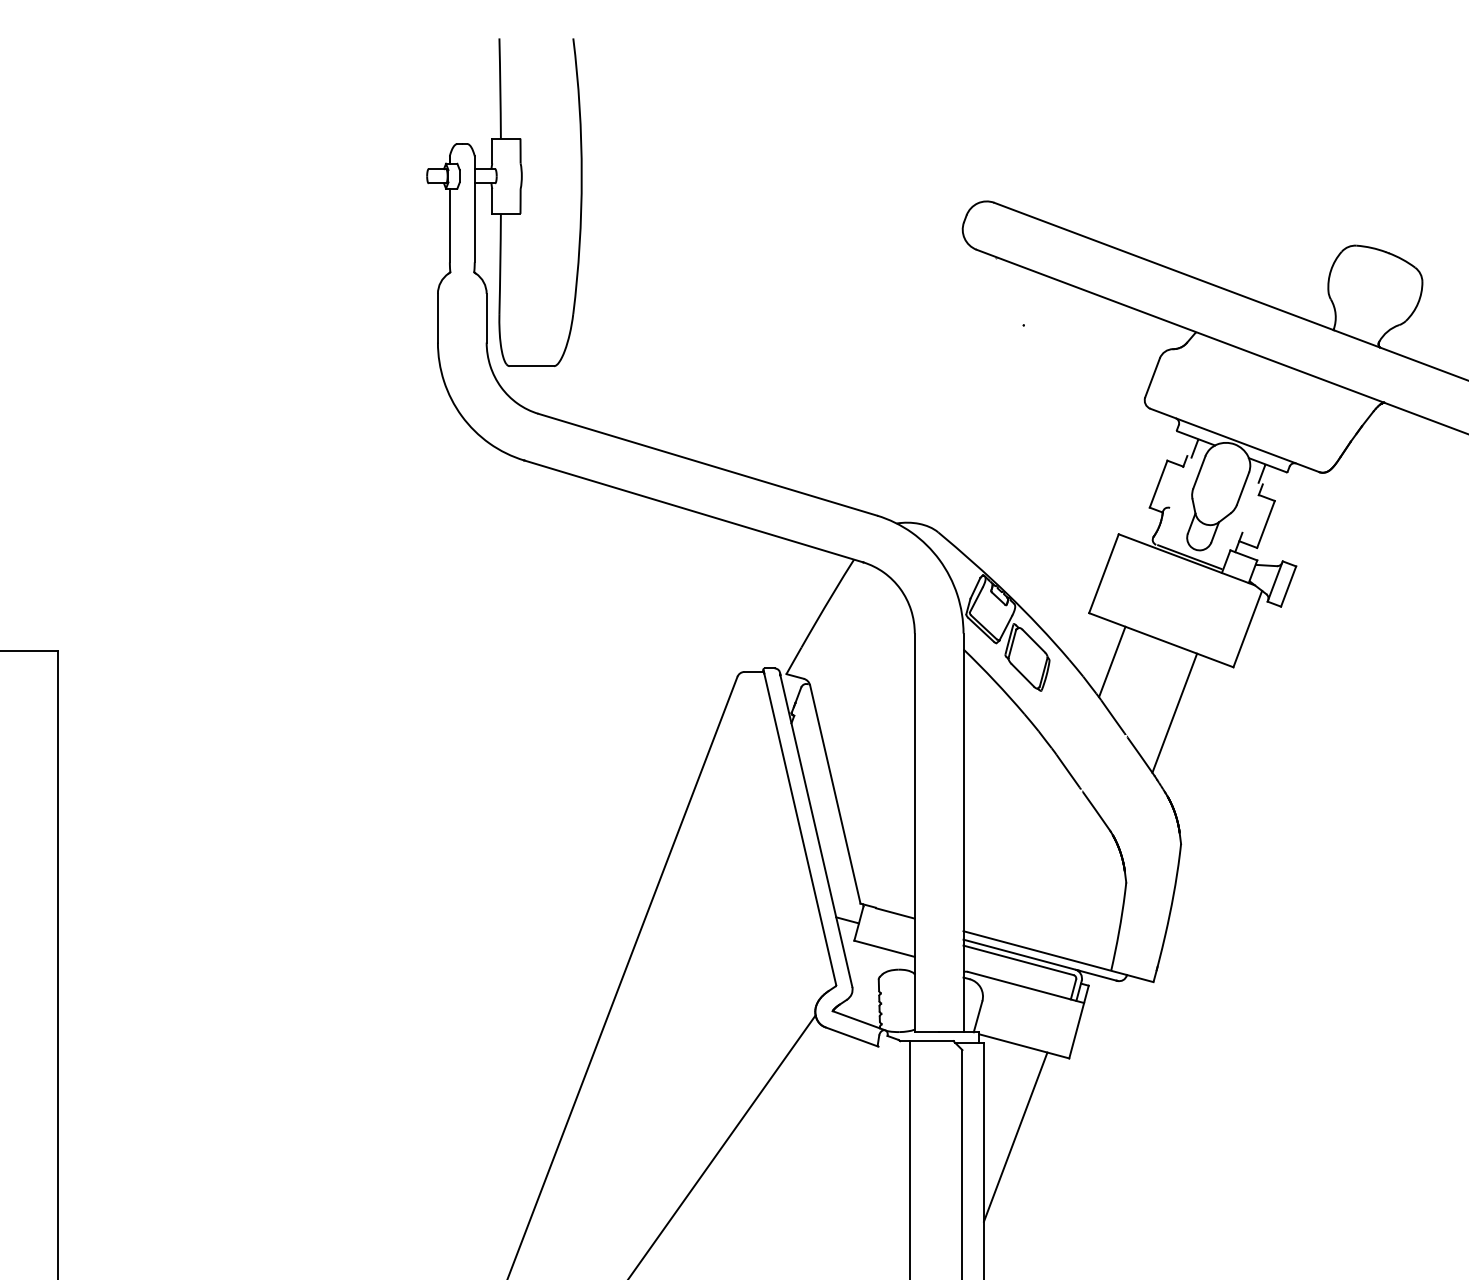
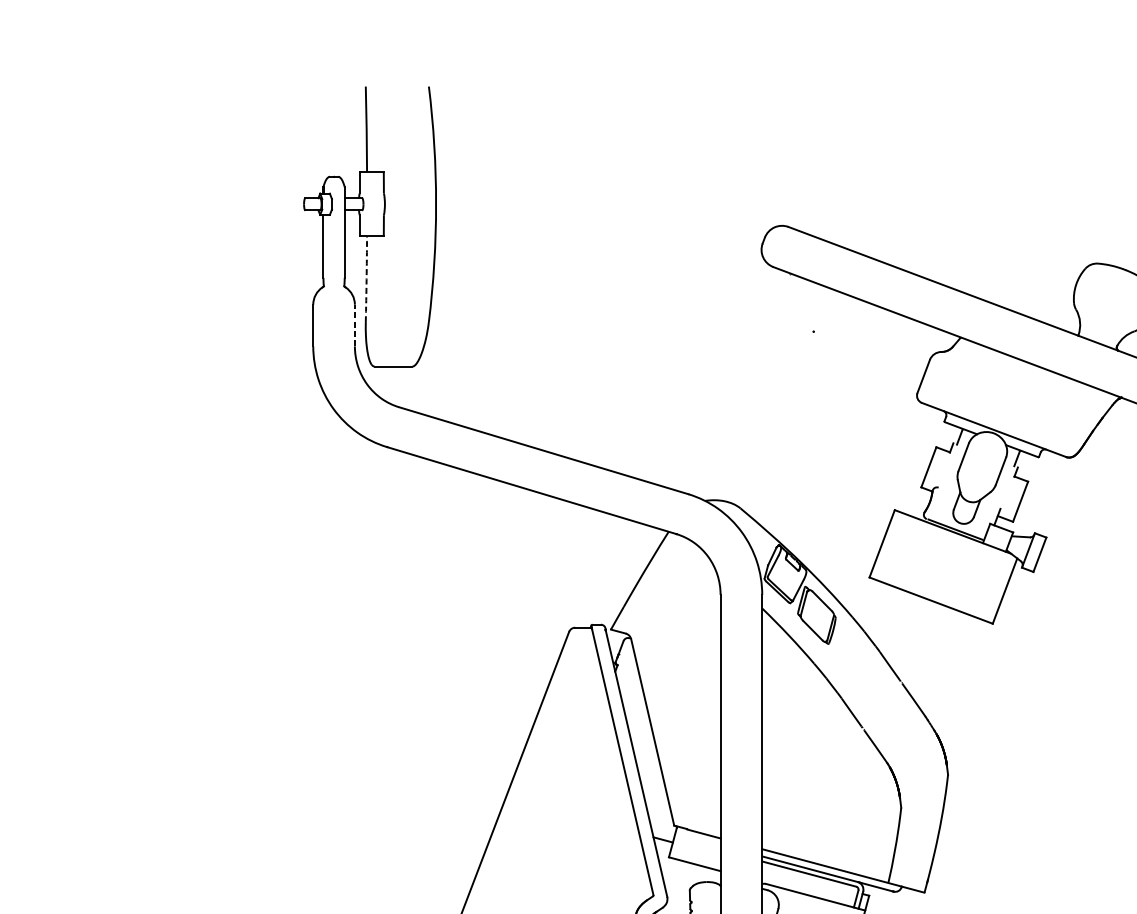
arc: (500, 264) -> (366, 279), solid -> dashed
line: (486, 317) -> (354, 324), solid -> dashed
line: (1112, 661) -> (889, 618), removed
line: (1174, 712) -> (942, 662), removed

